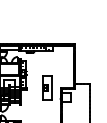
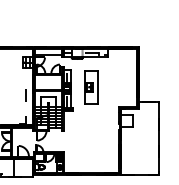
part: (47, 87) -> (91, 87), moved

